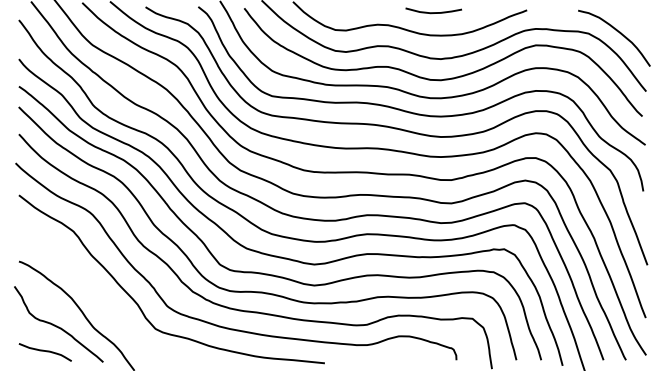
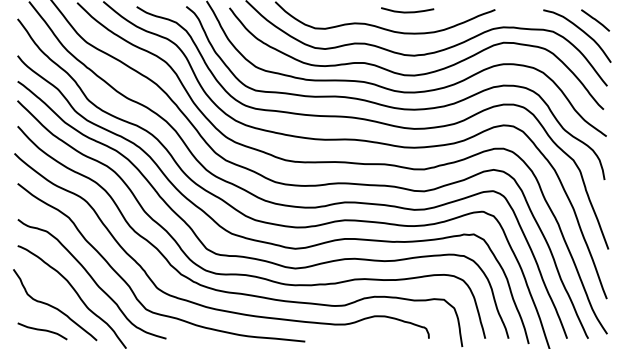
line: (633, 21) -> (595, 20), added
curve: (97, 297) -> (91, 279), added

